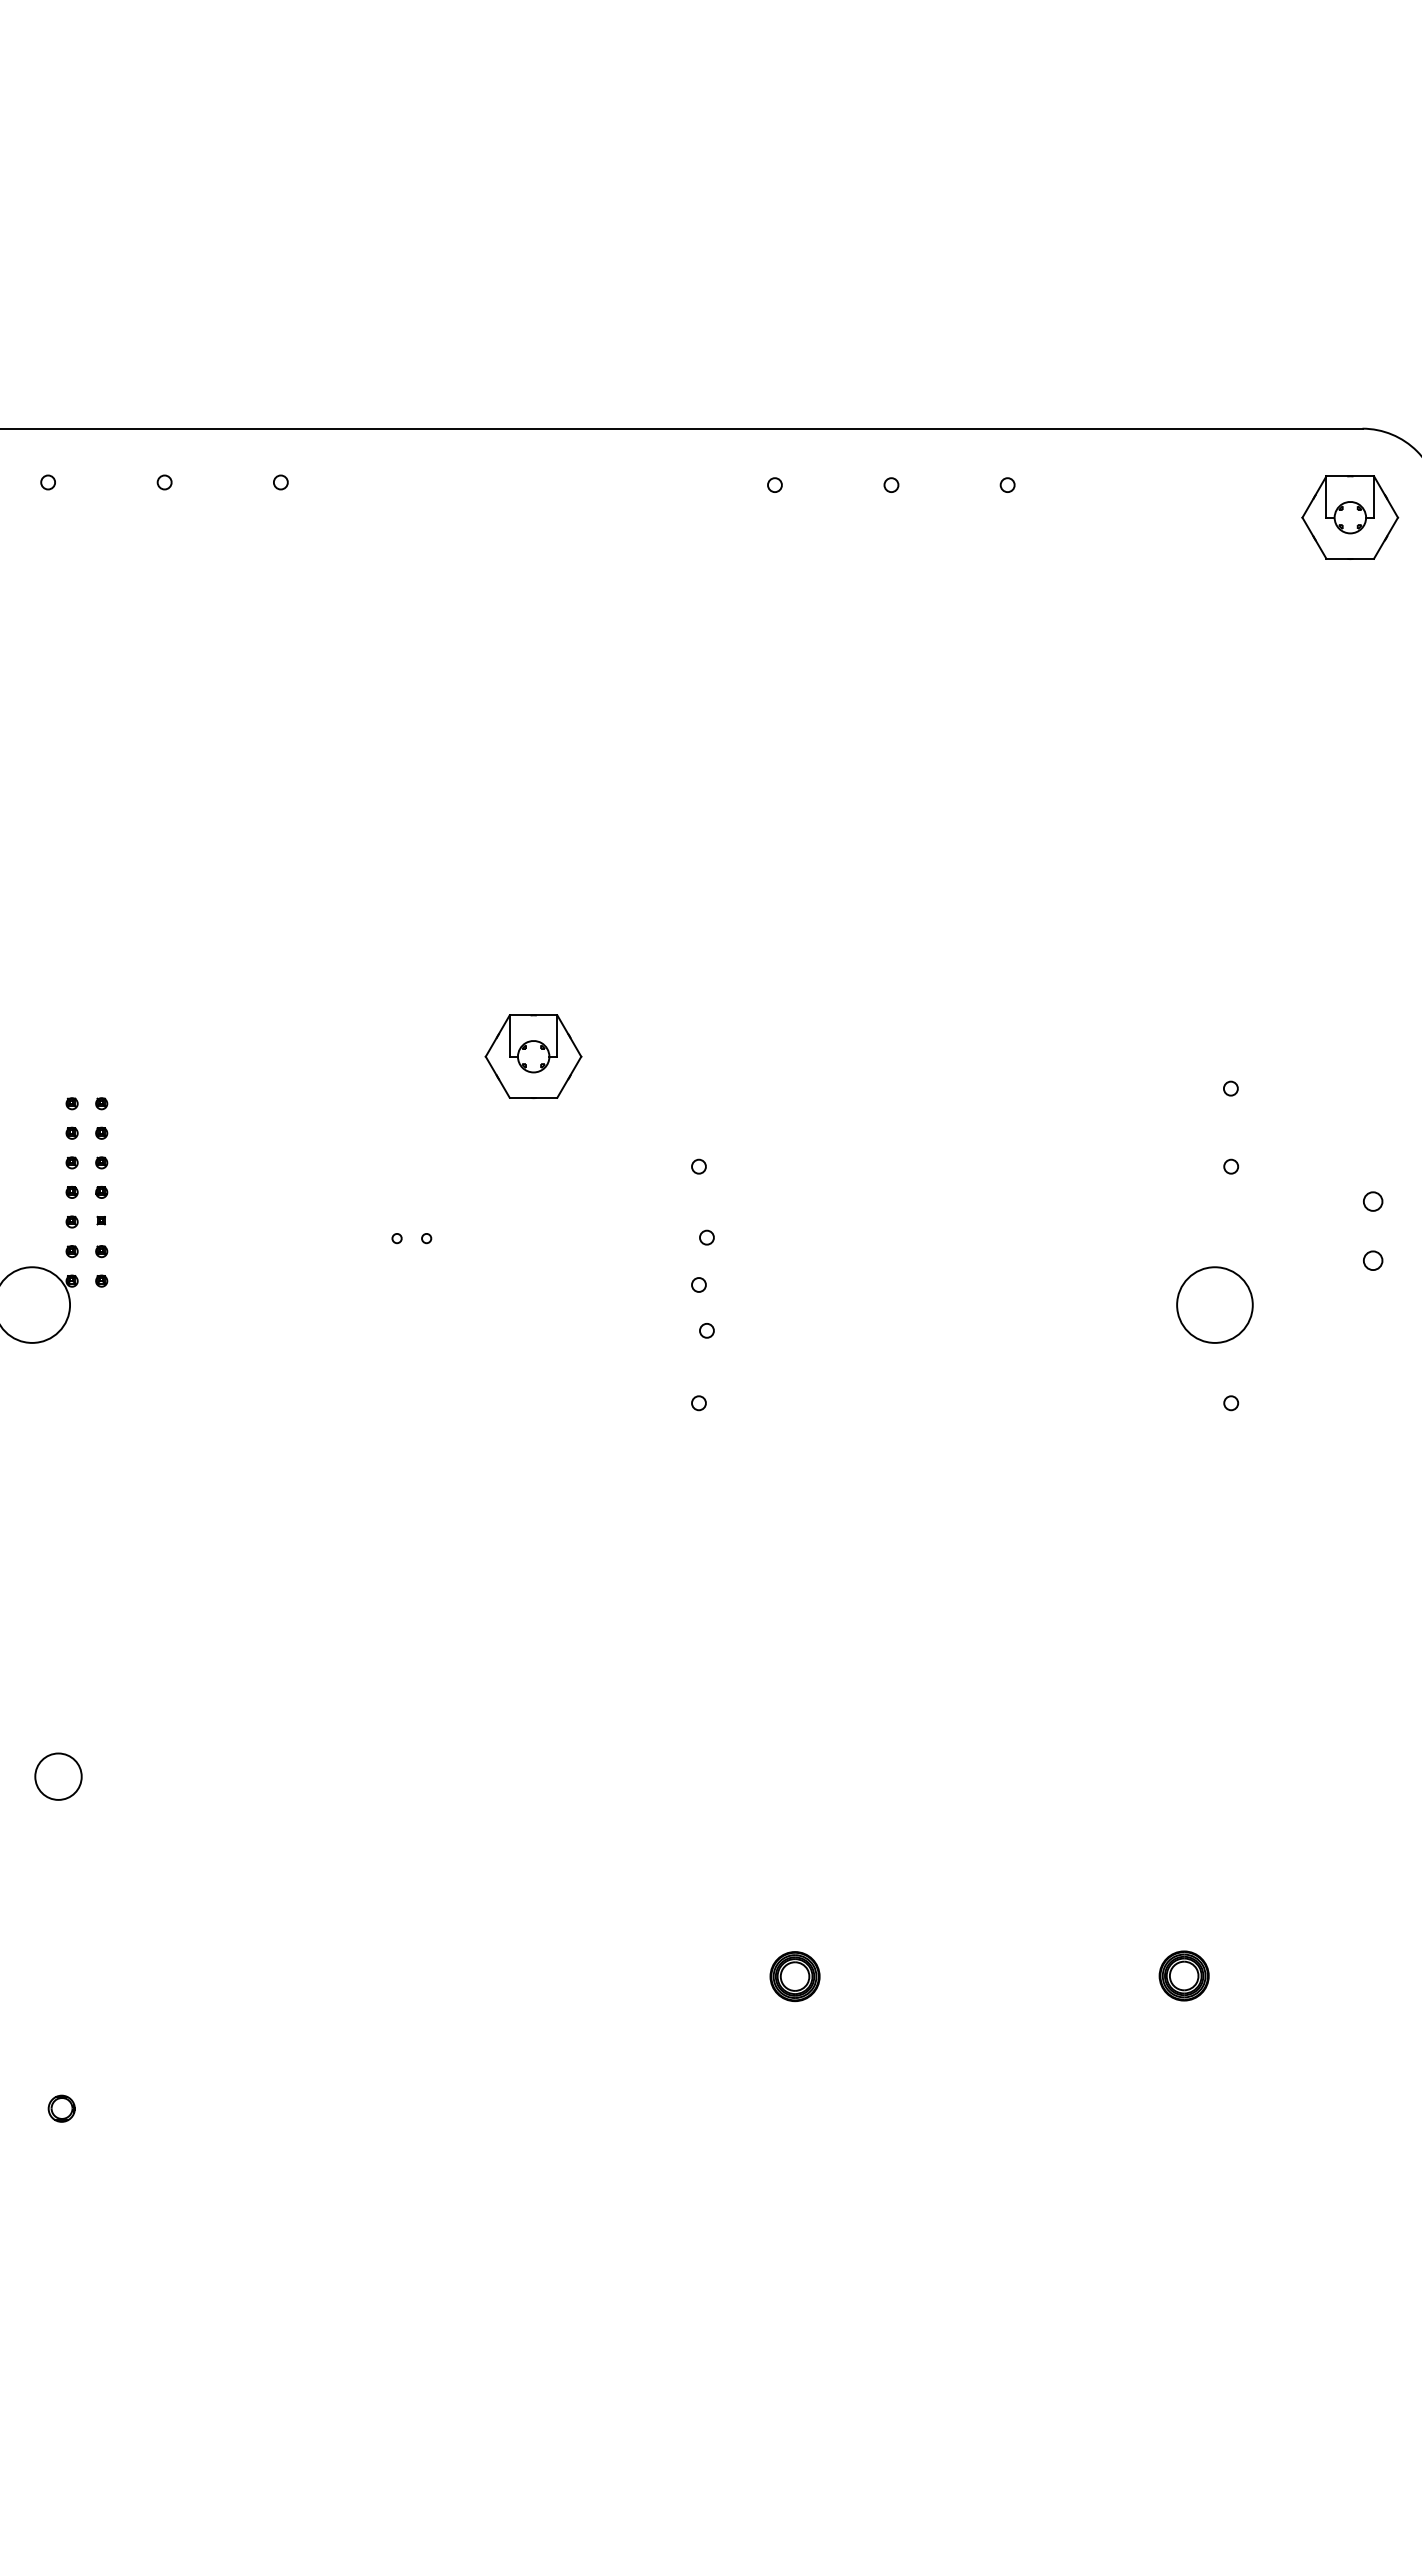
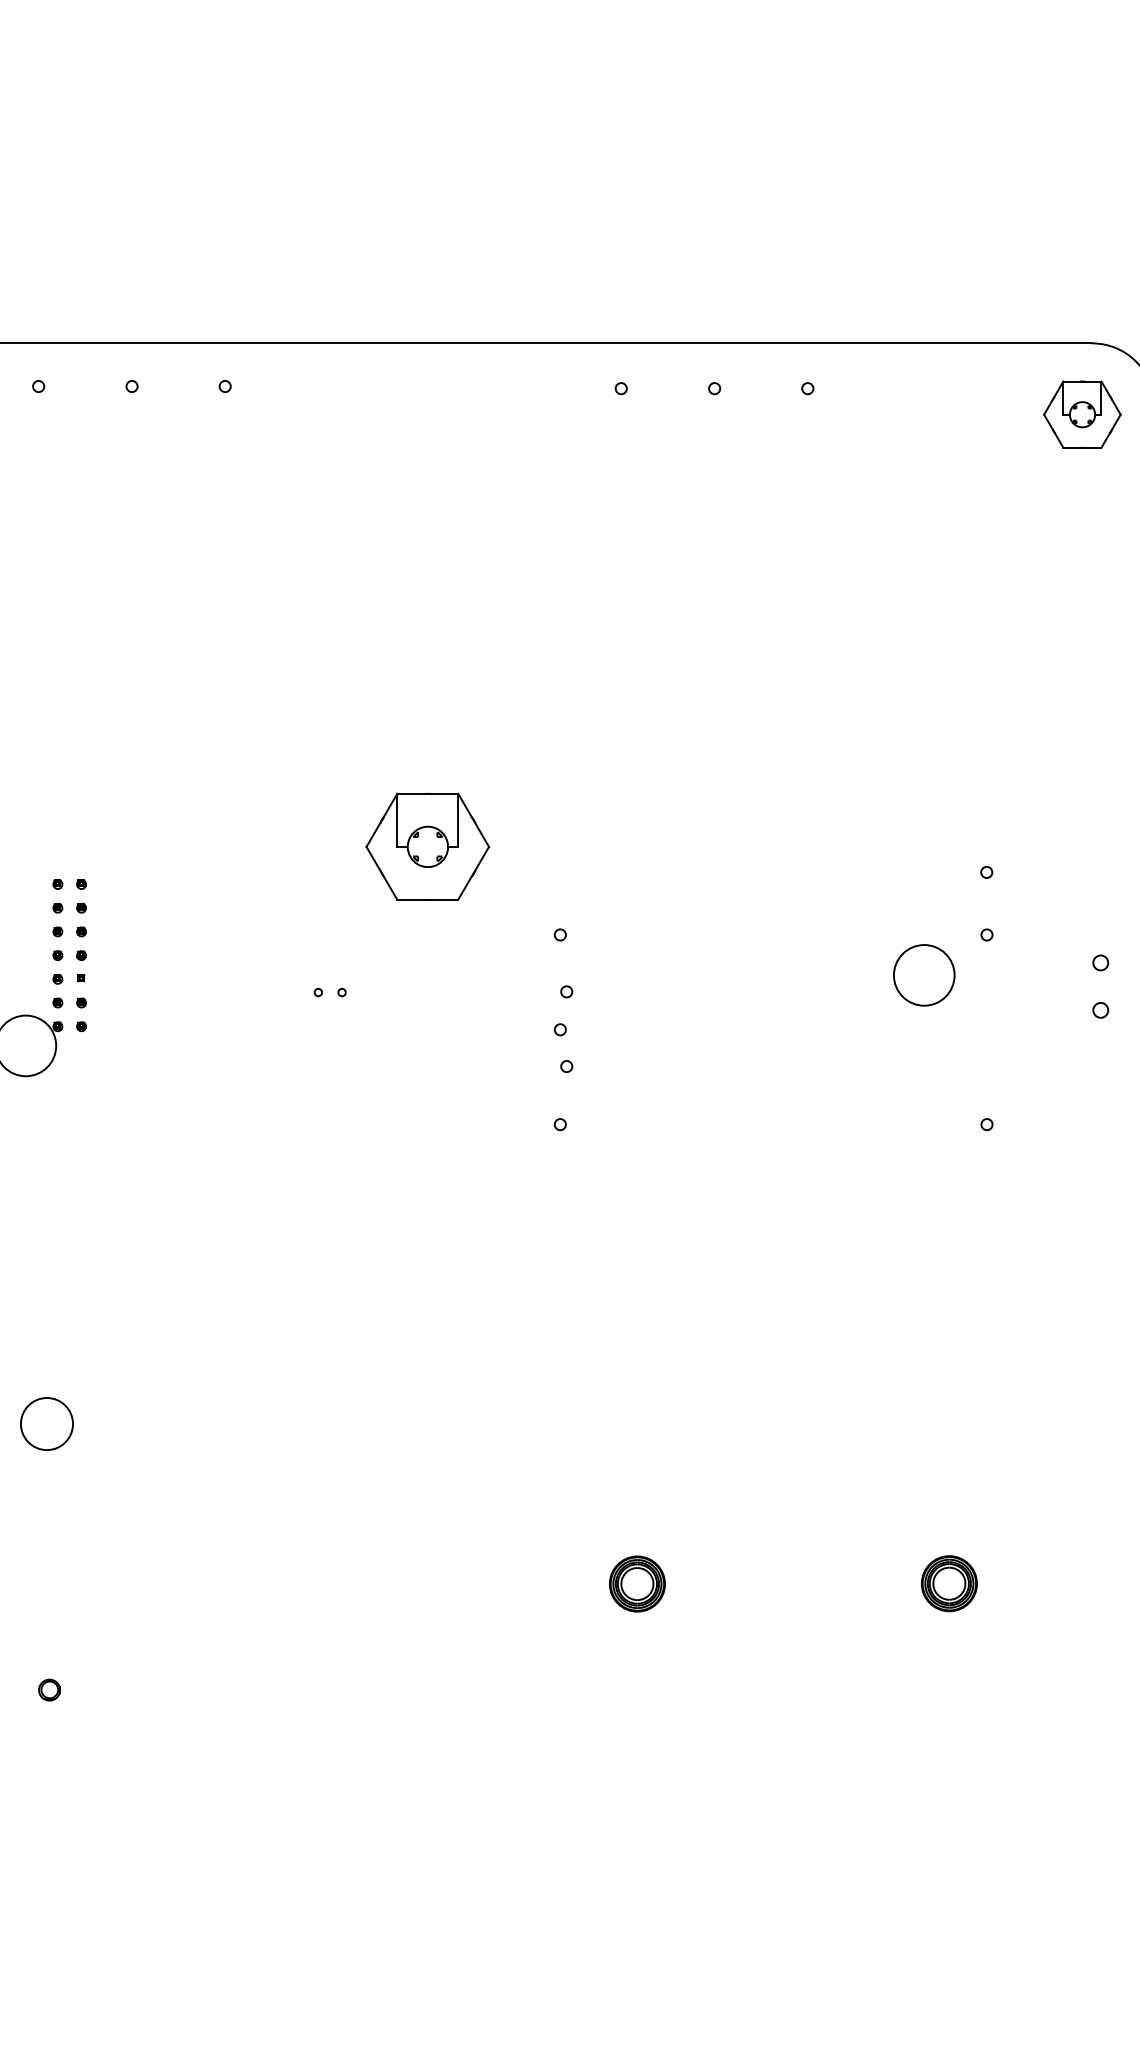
part: (533, 1056) -> (427, 846), size x1.6
circle: (1214, 1304) -> (923, 974), moved
circle: (58, 1776) -> (46, 1423), size x1.4
part: (1183, 1975) -> (948, 1583), size x1.4
part: (794, 1976) -> (636, 1584), size x1.4

